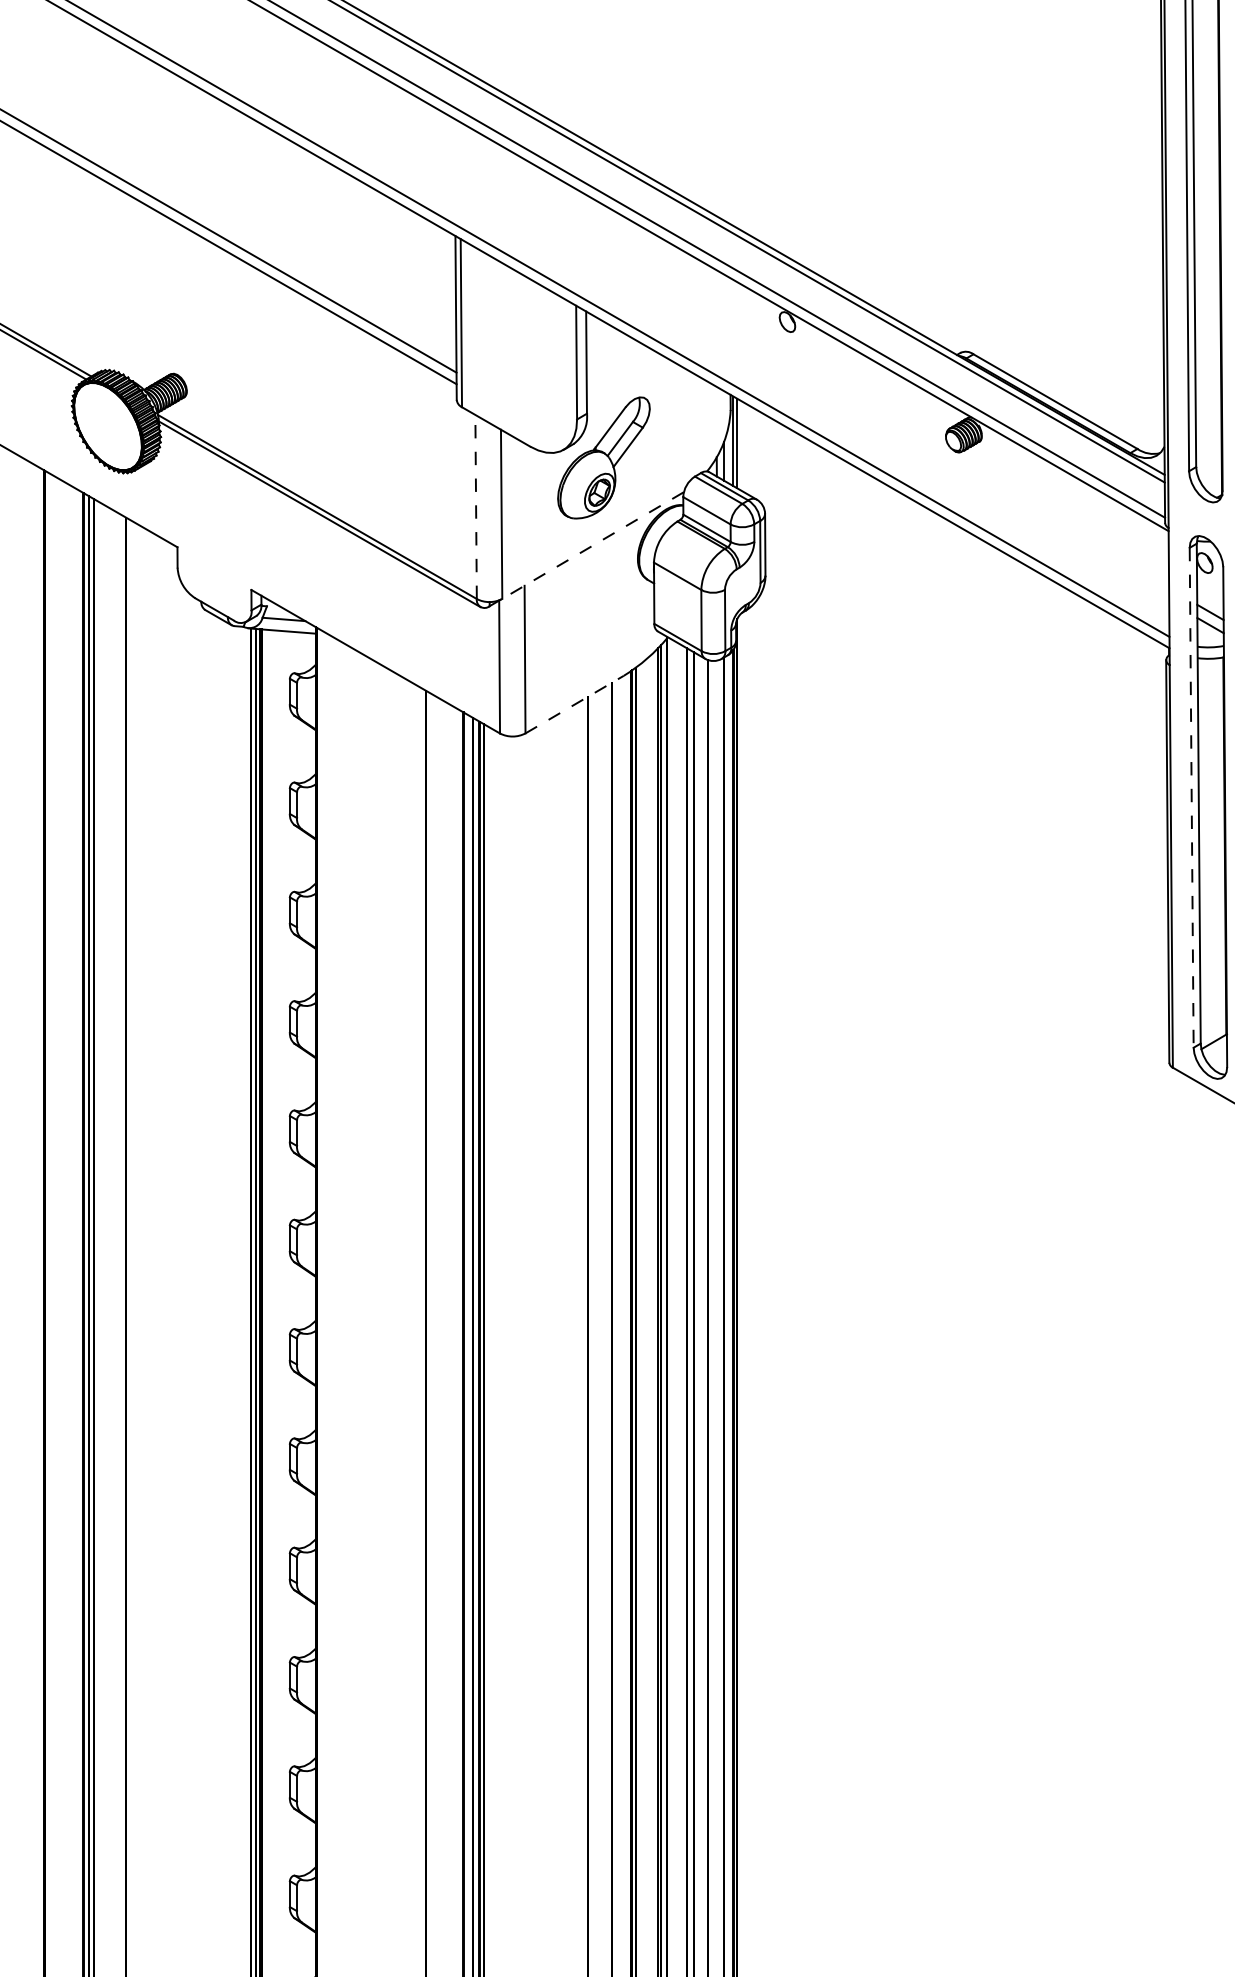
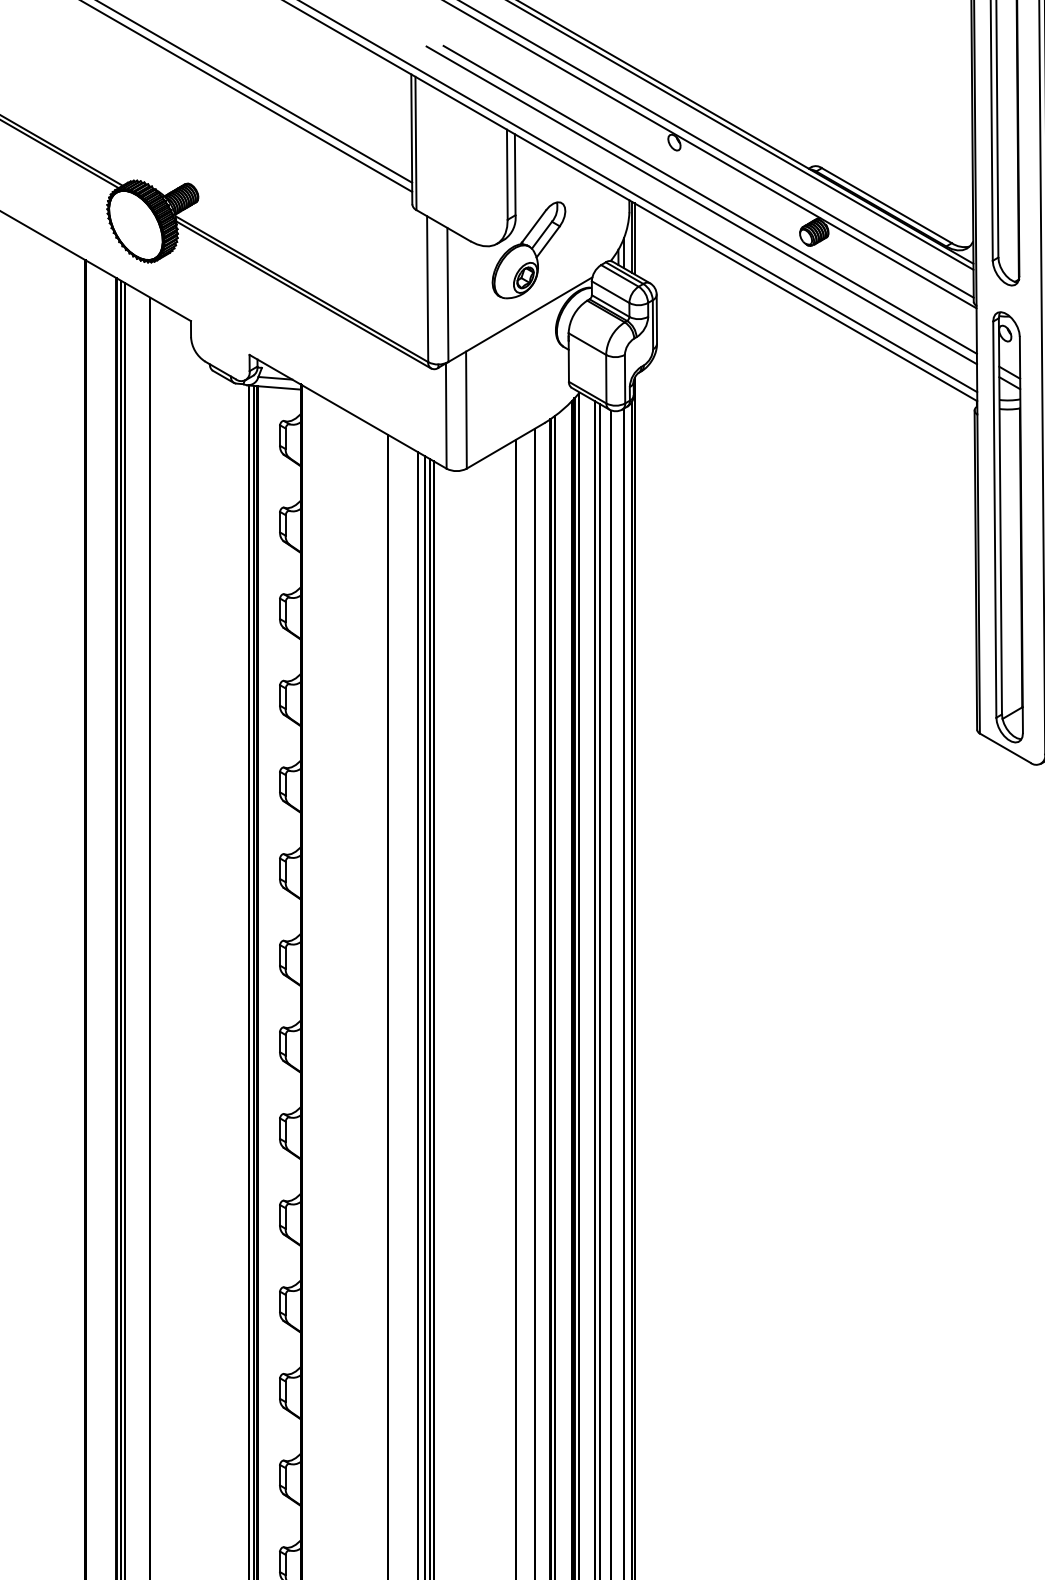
line: (831, 393) -> (709, 199), added
line: (821, 401) -> (701, 205), added
line: (475, 507) -> (427, 289), dashed -> solid
line: (591, 545) -> (519, 319), dashed -> solid
line: (575, 704) -> (506, 445), dashed -> solid
line: (1191, 798) -> (994, 520), dashed -> solid

